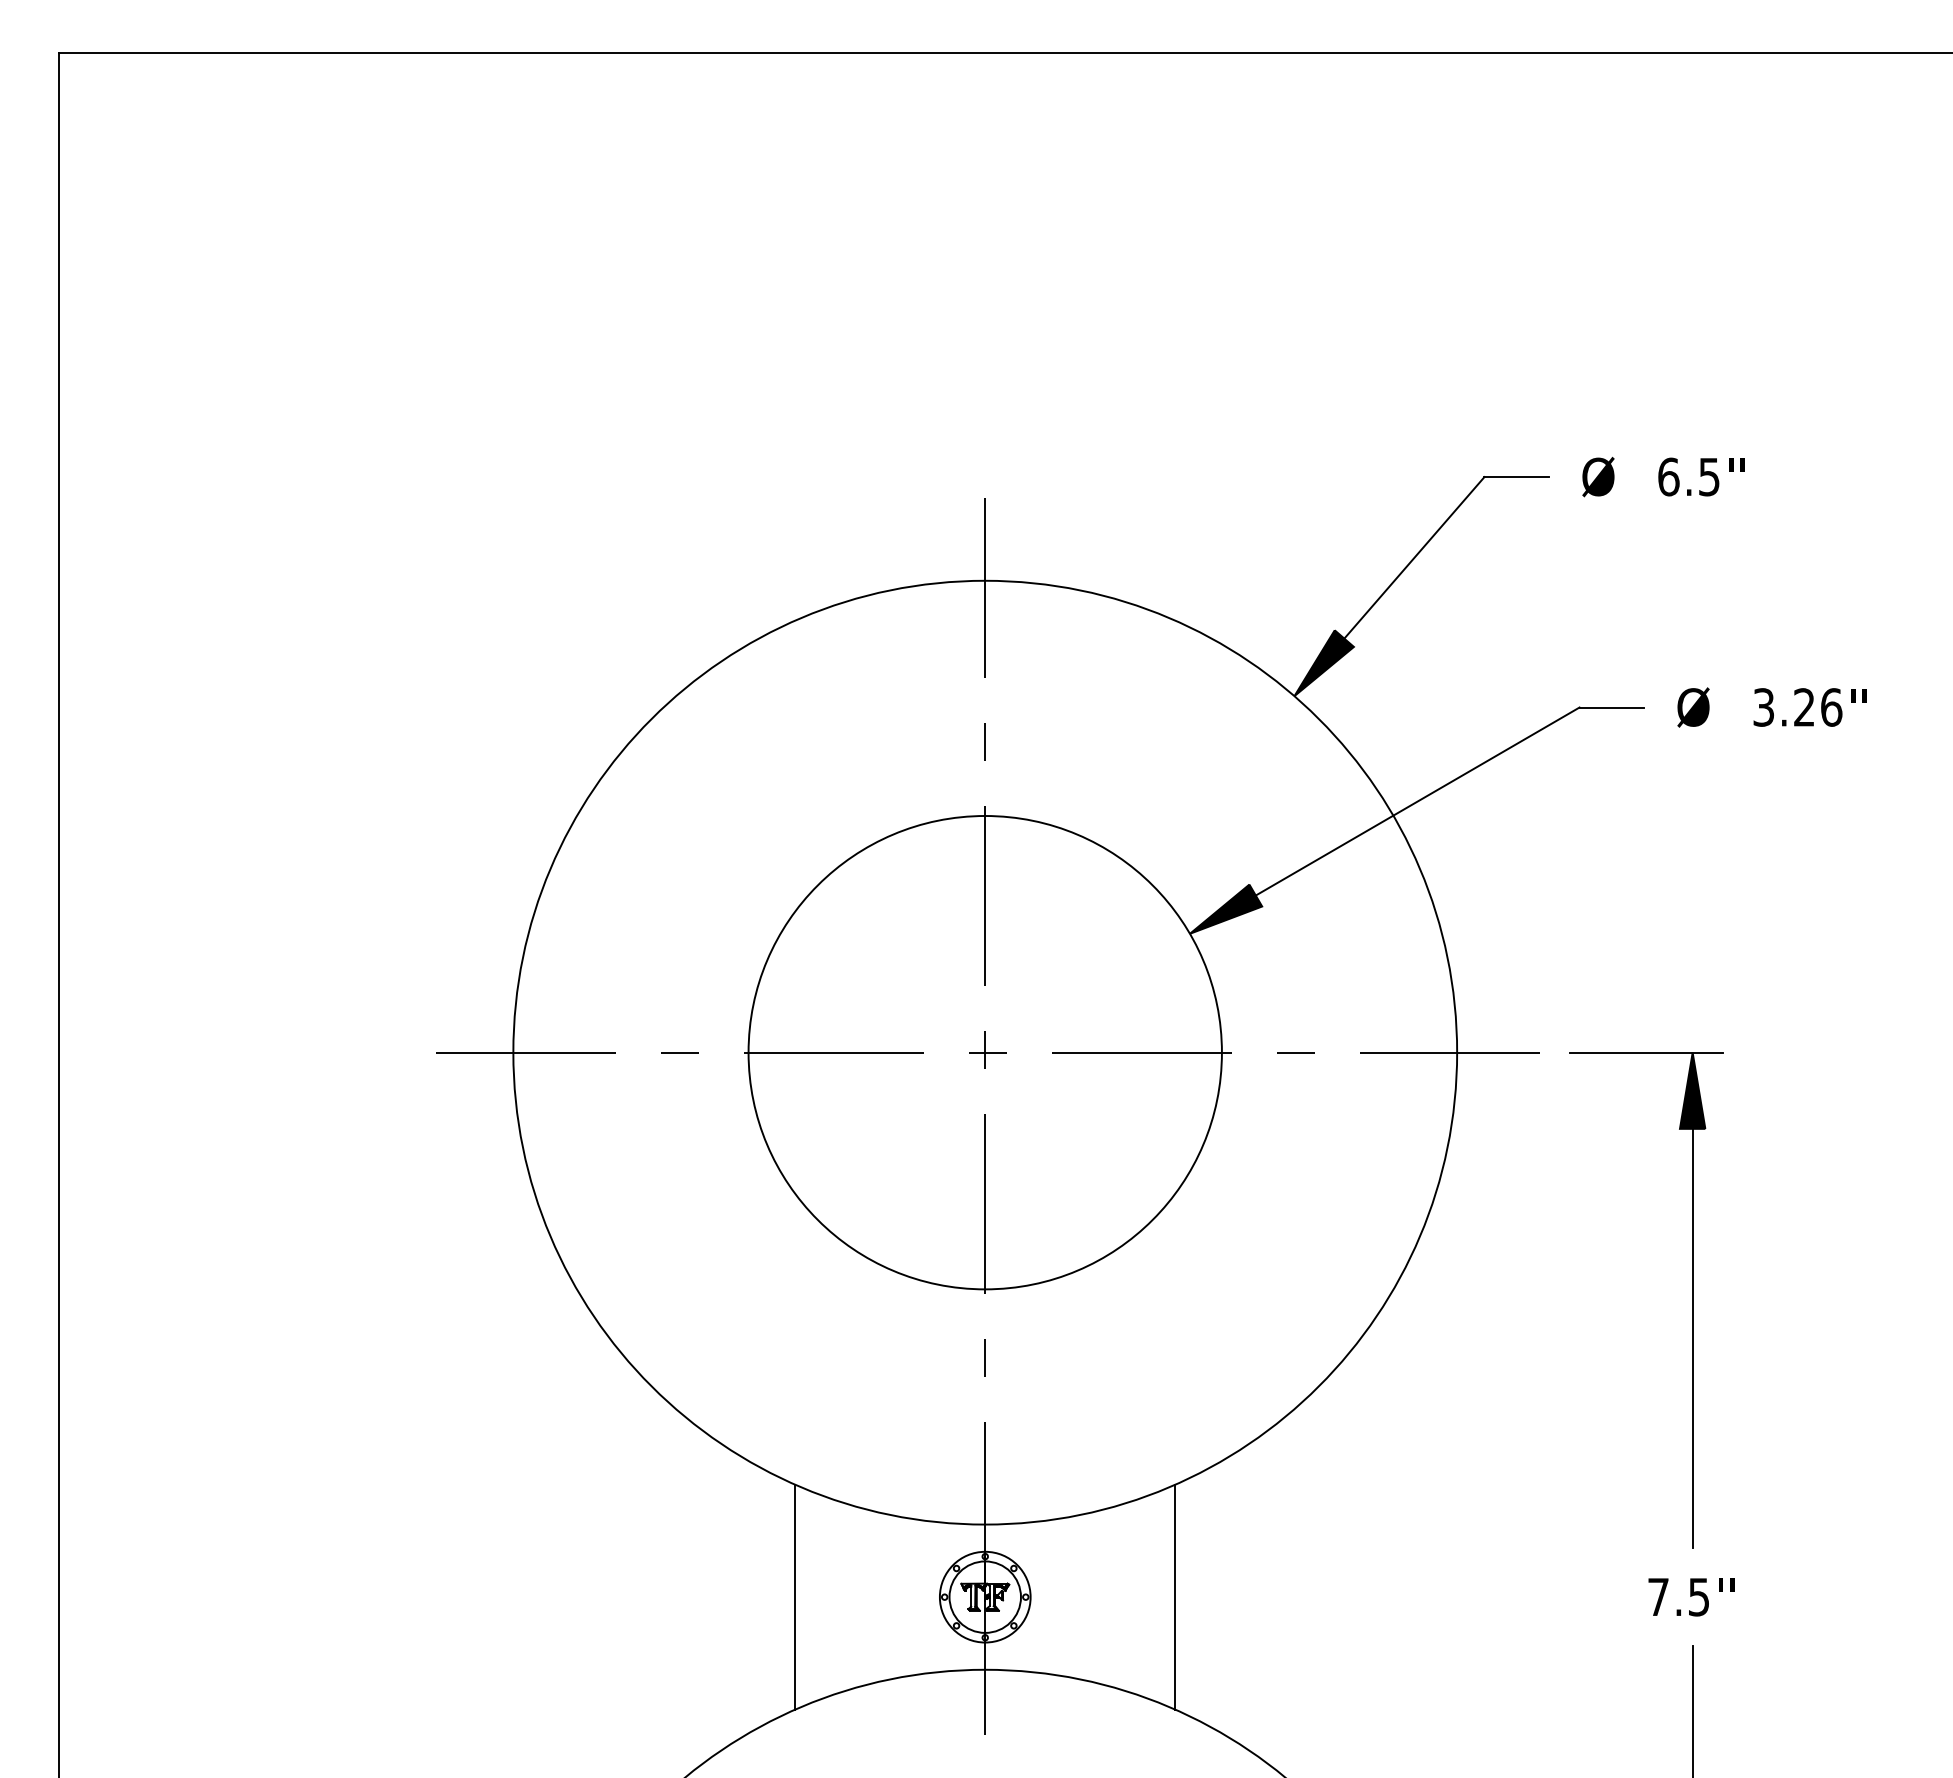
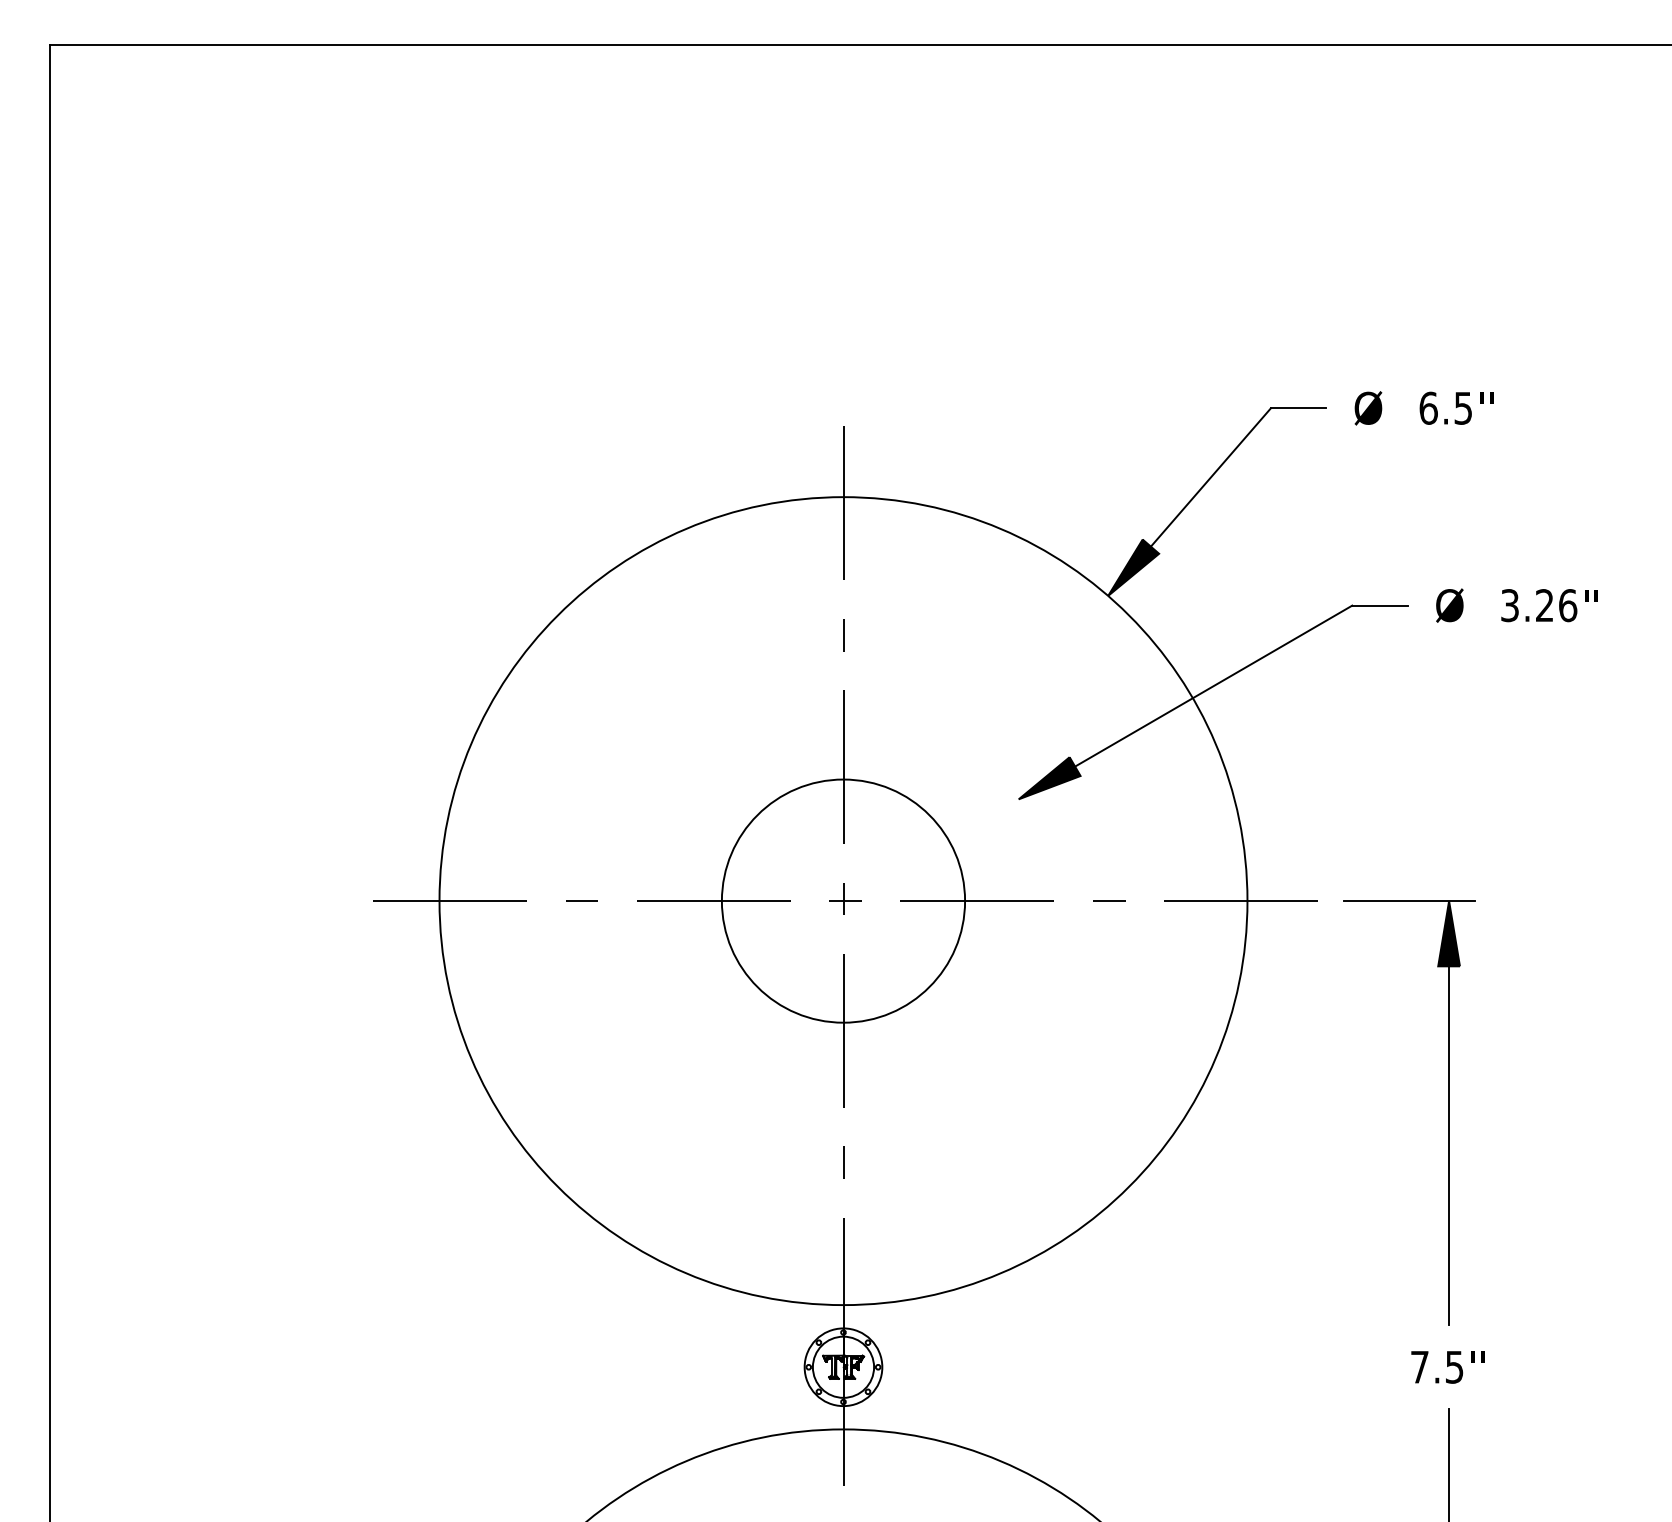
circle: (985, 1051) -> (843, 900), size x0.6
line: (794, 1596) -> (680, 1366), removed
line: (1175, 1596) -> (1006, 1366), removed

